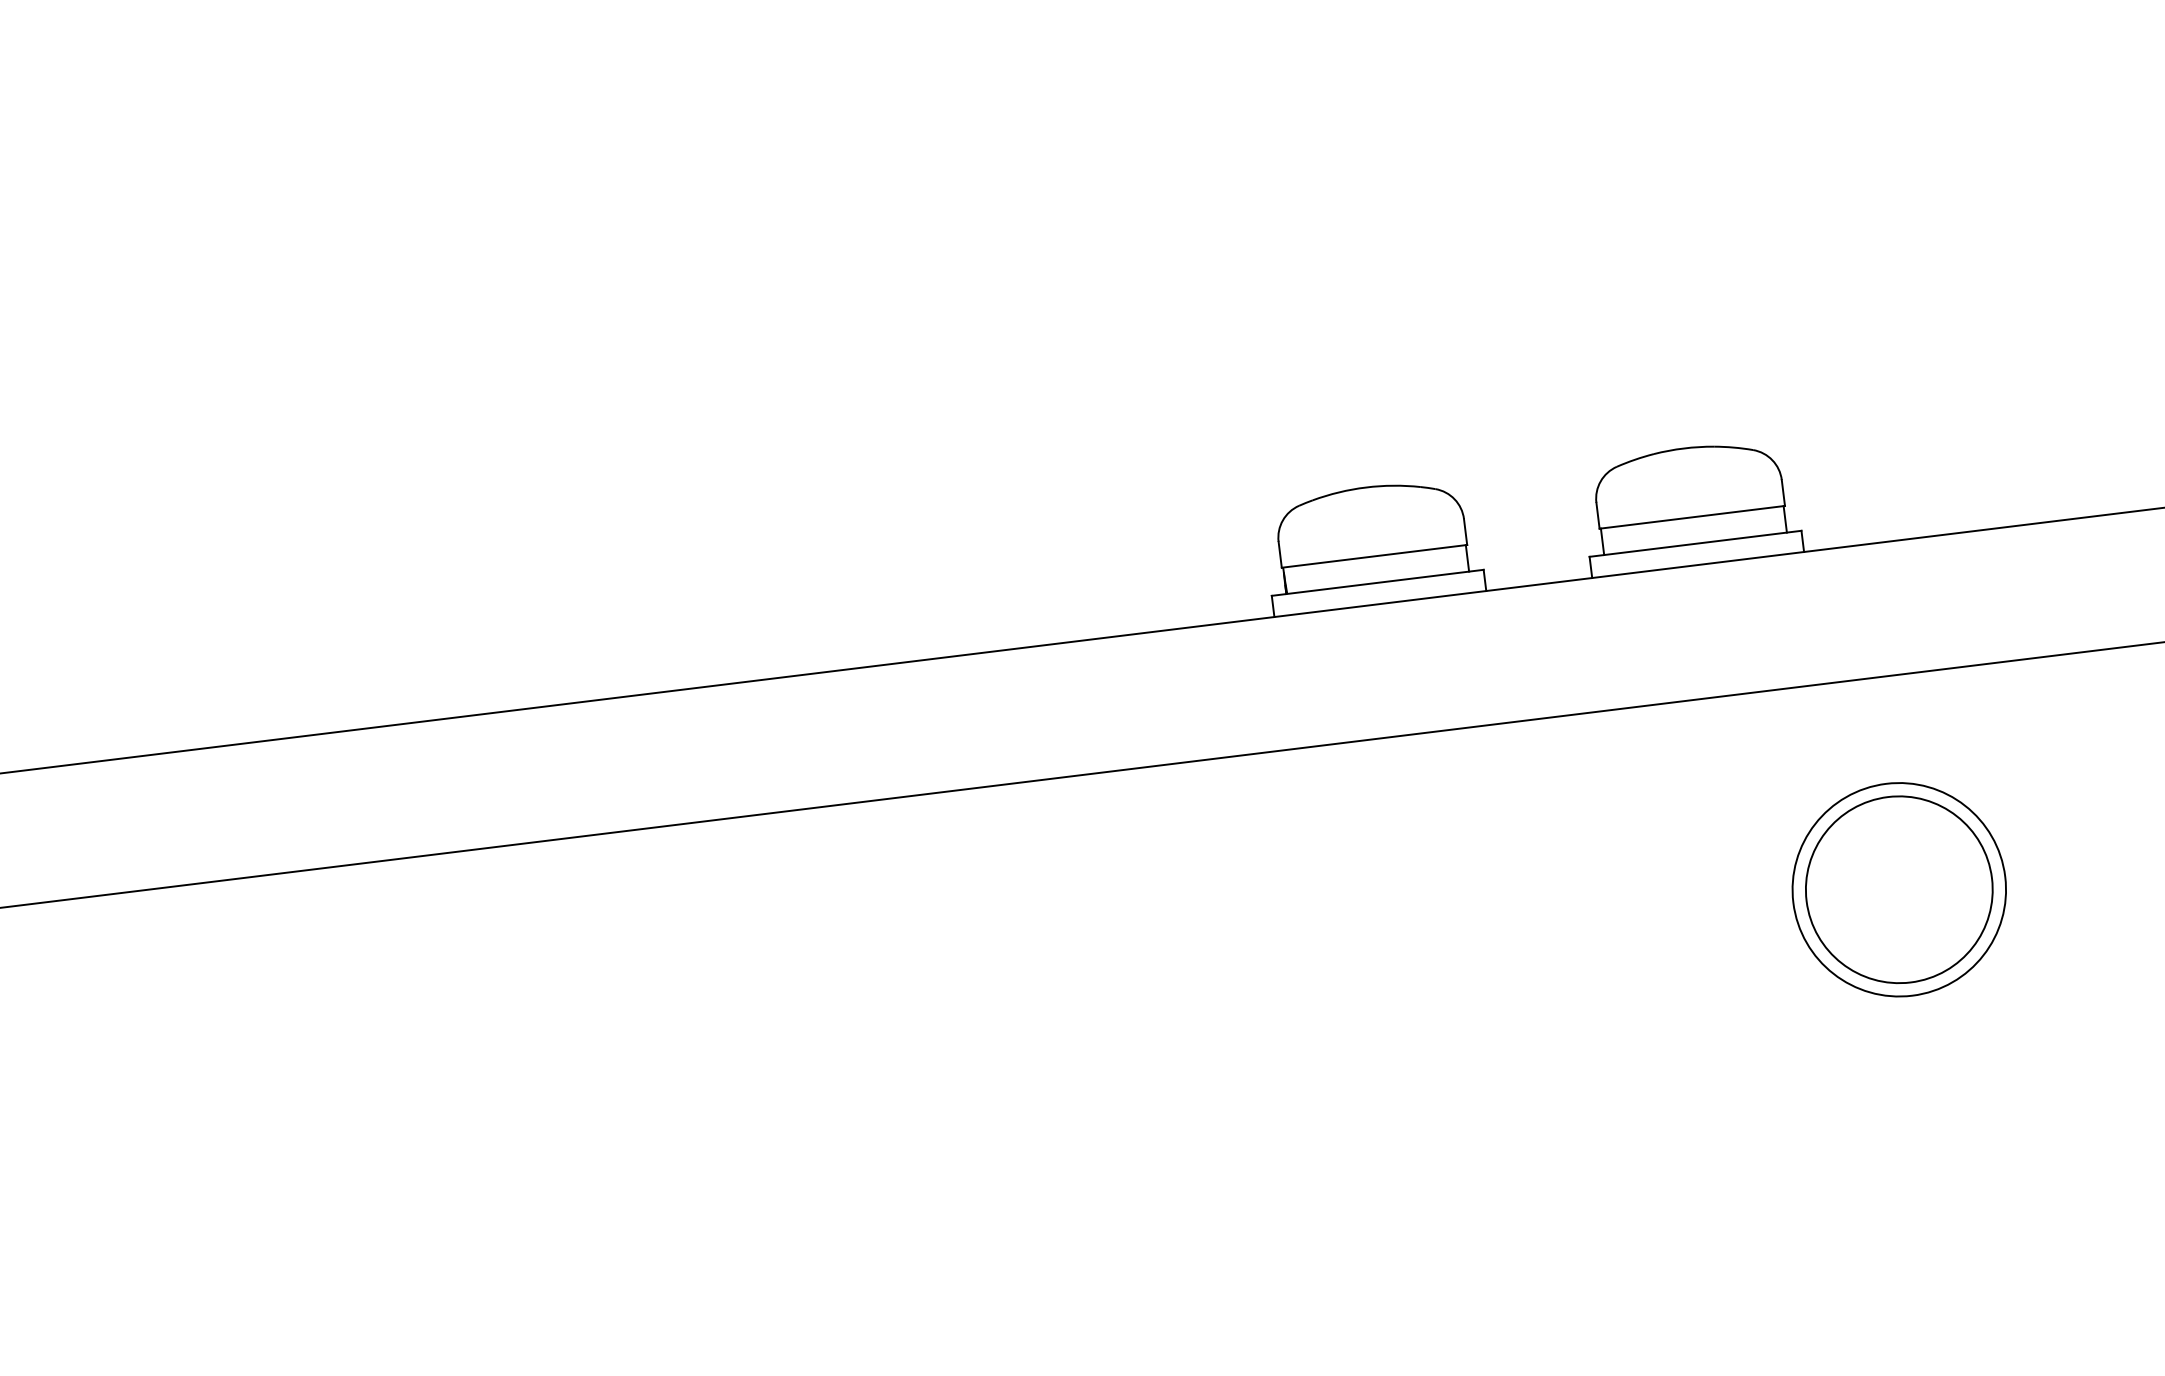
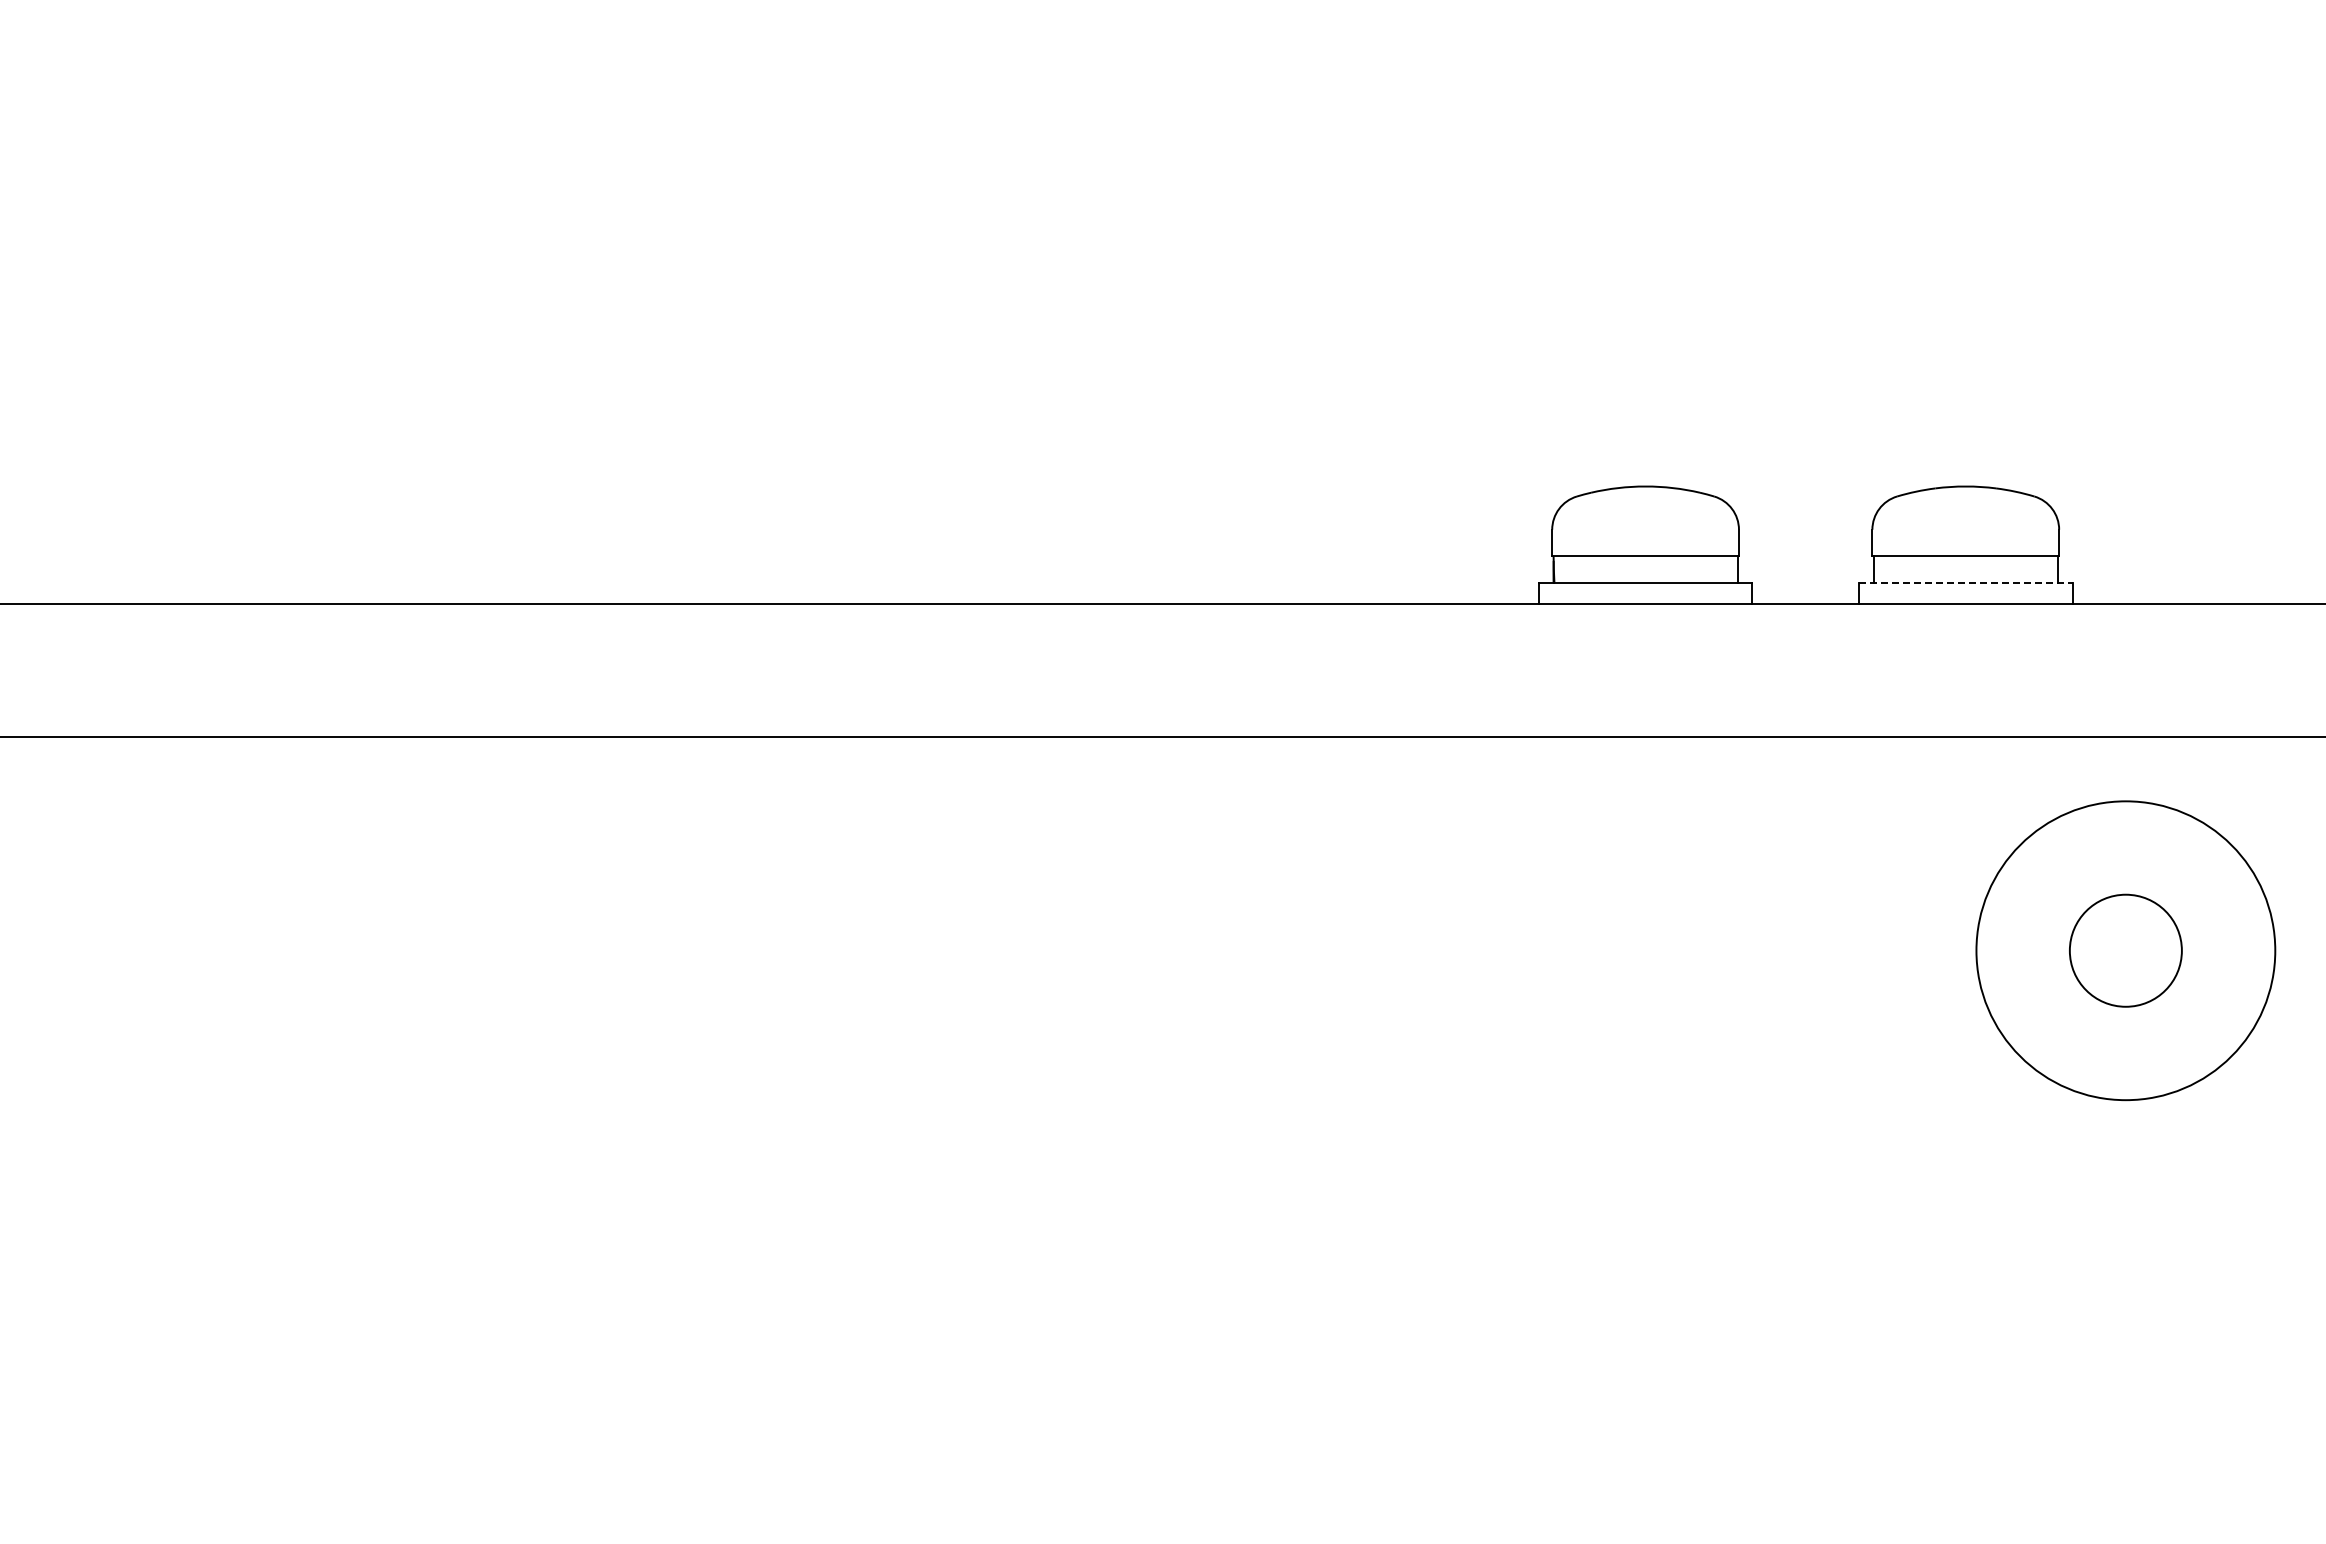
line: (1695, 543) -> (1965, 582), solid -> dashed
circle: (1898, 889) -> (2125, 950), size x0.6
circle: (1898, 889) -> (2125, 950), size x1.4

